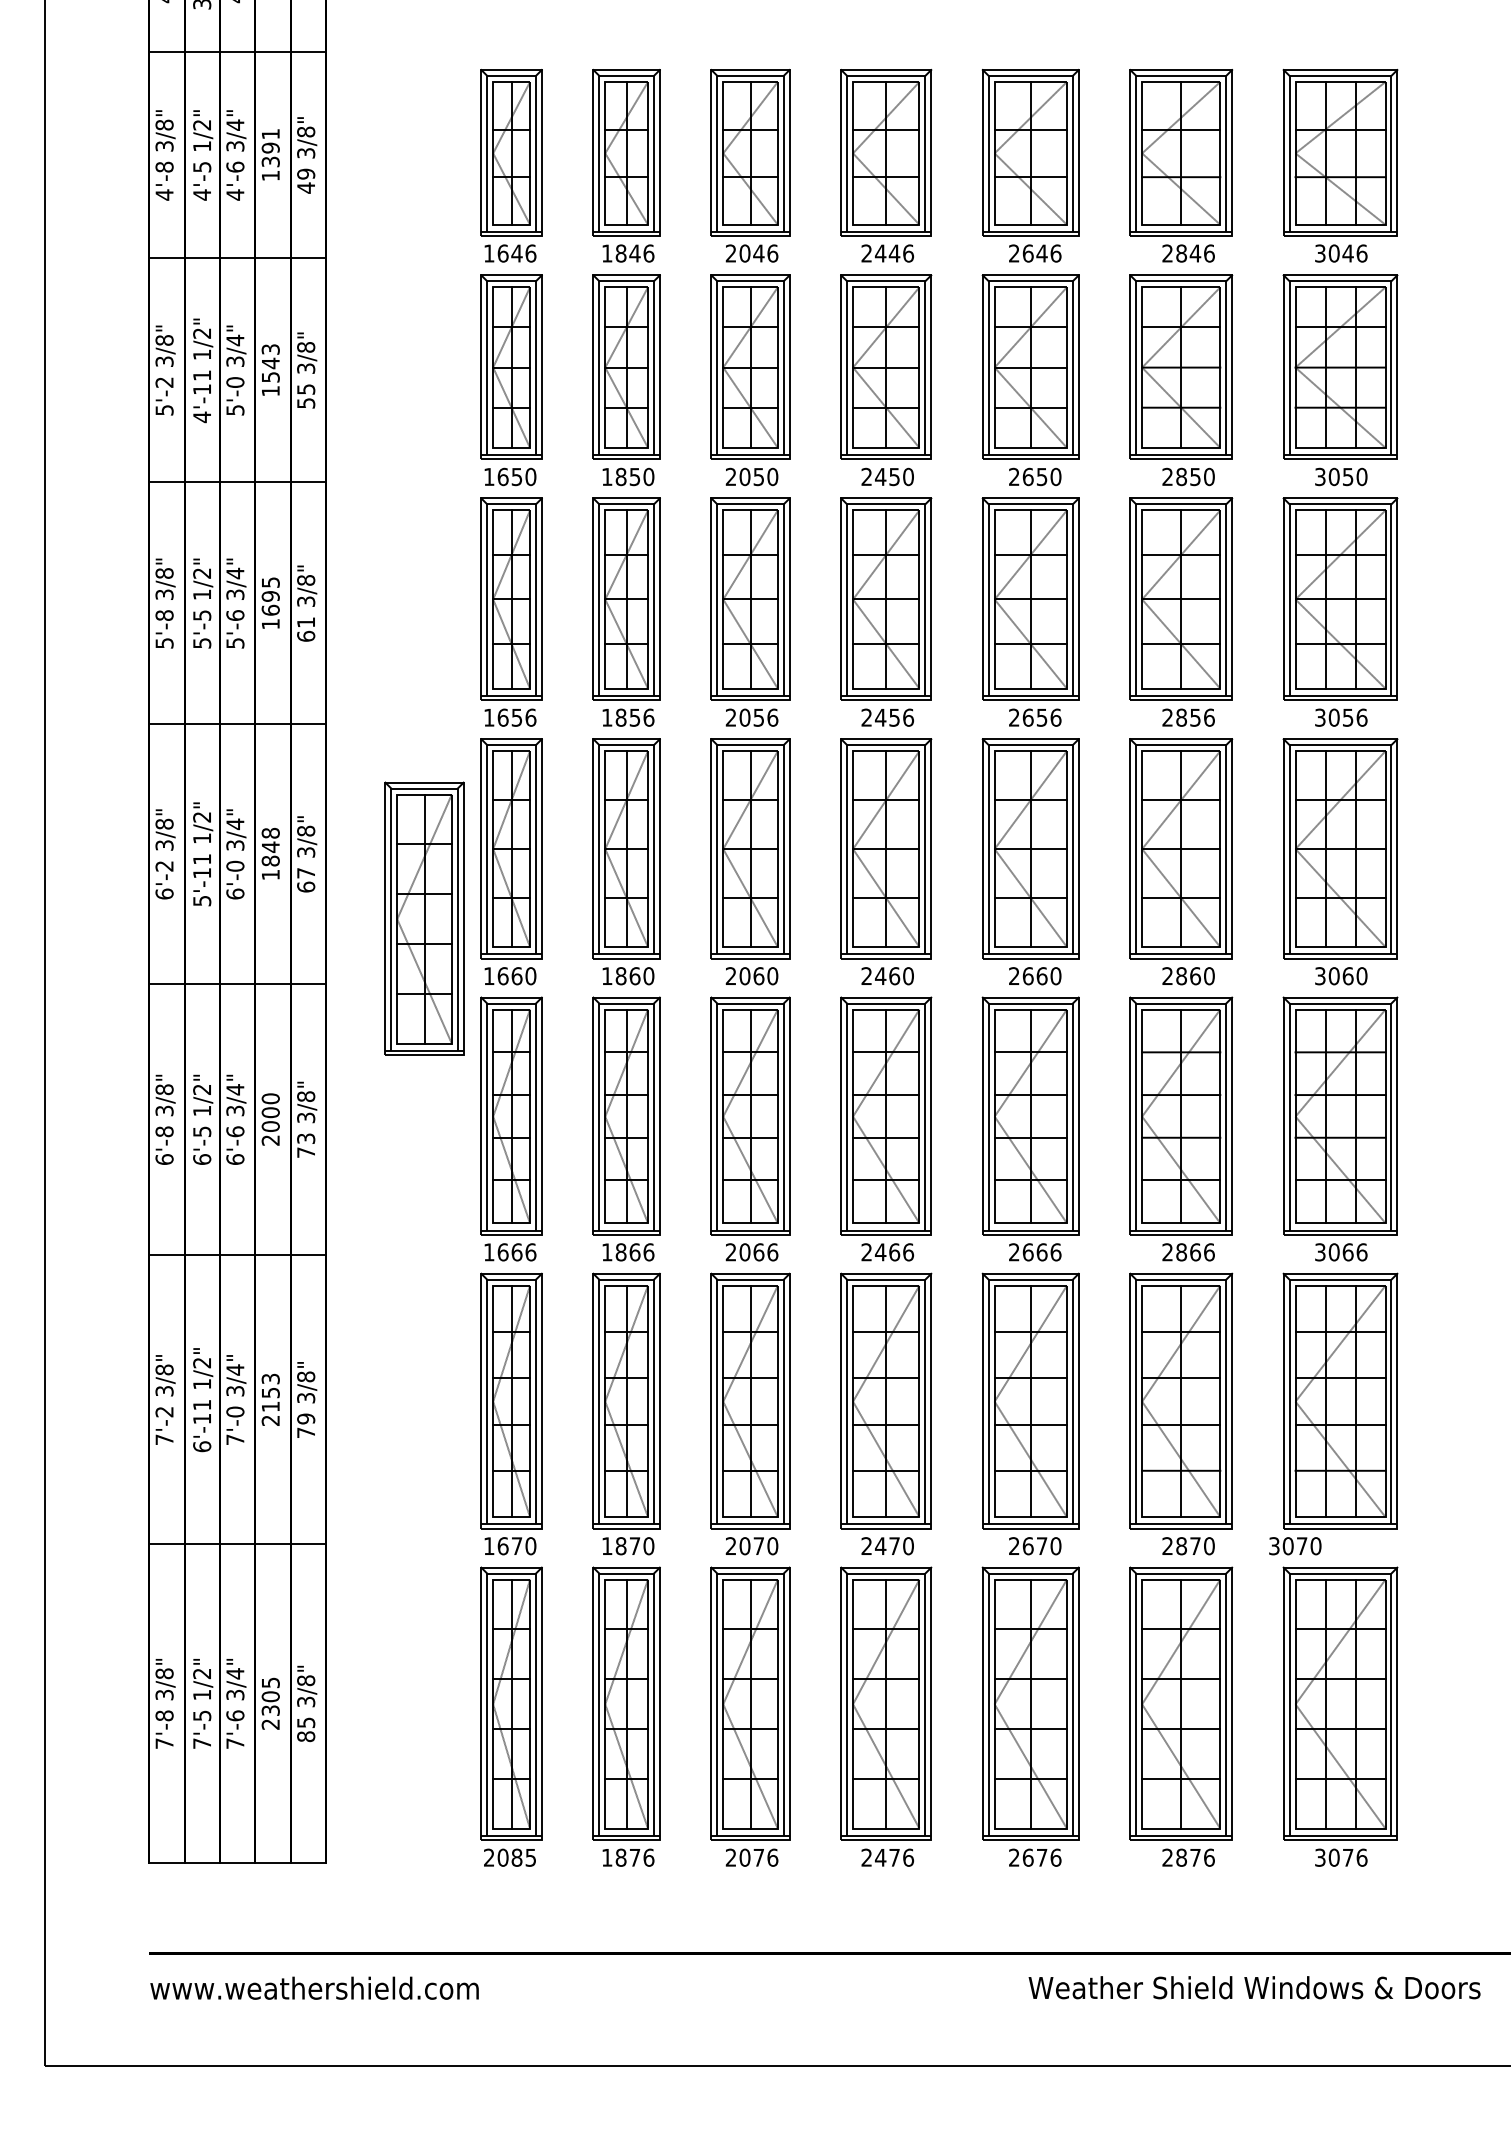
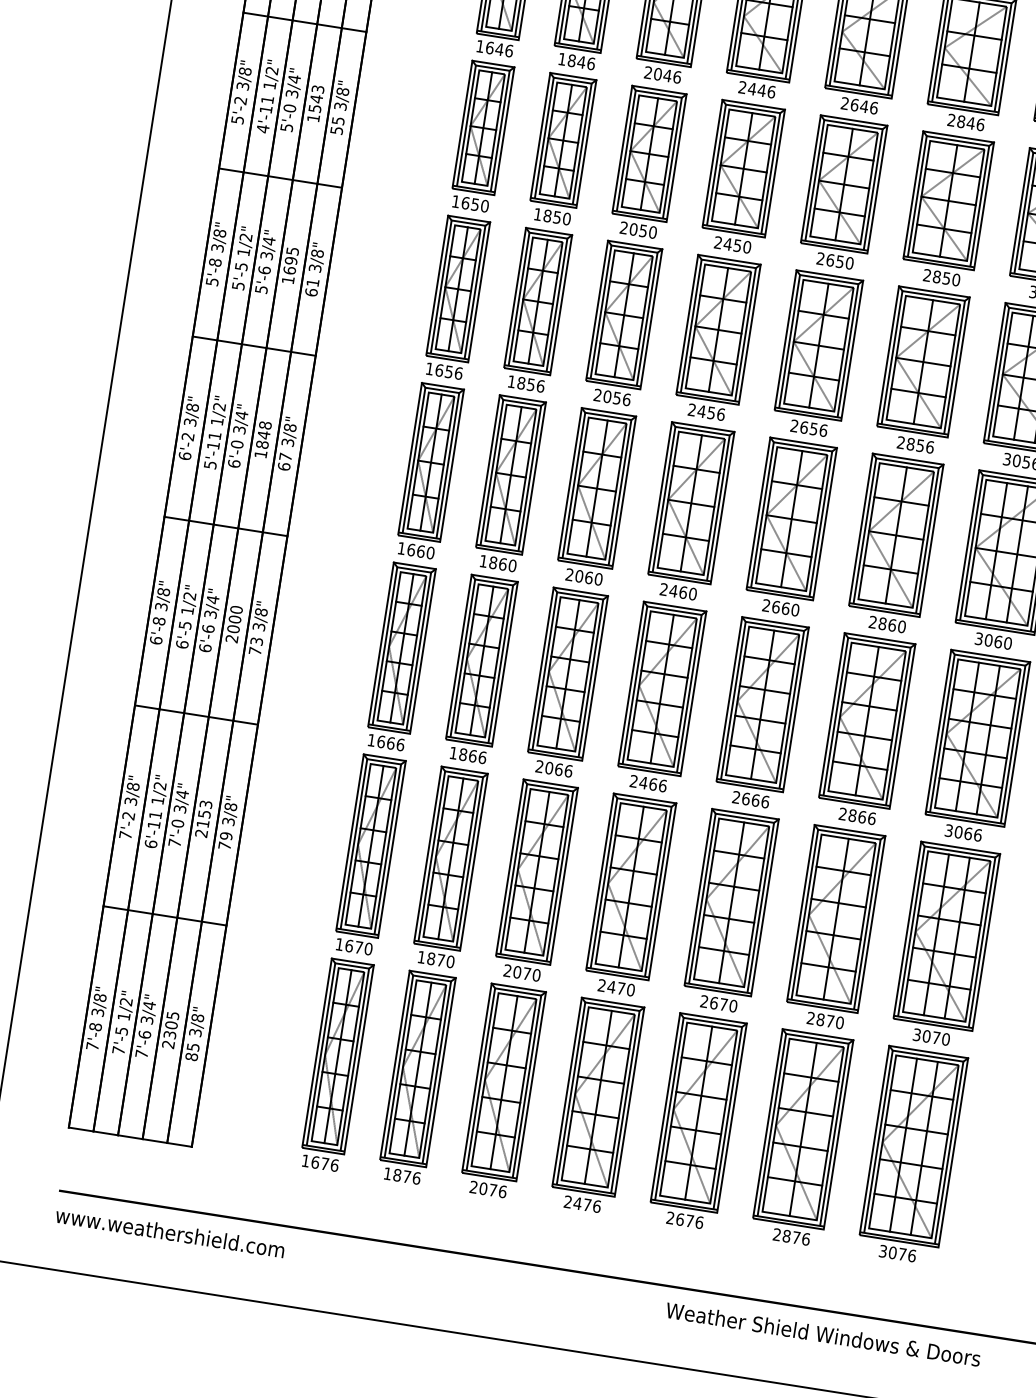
part: (424, 918) -> (362, 501), removed
text: (1295, 1546) -> (931, 1037), moved
text: (510, 1857) -> (320, 1163), 2085 -> 1676

